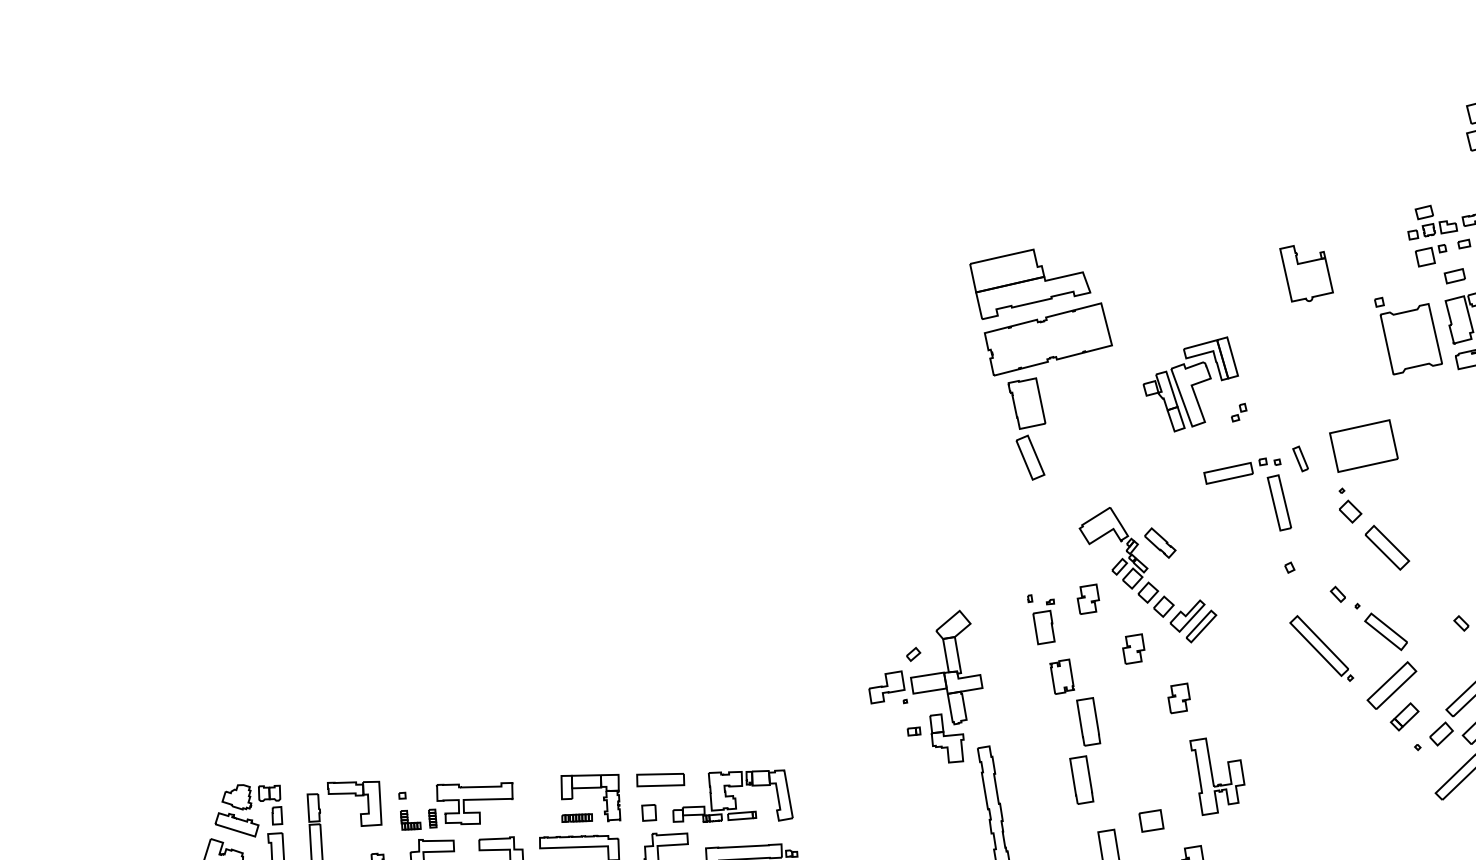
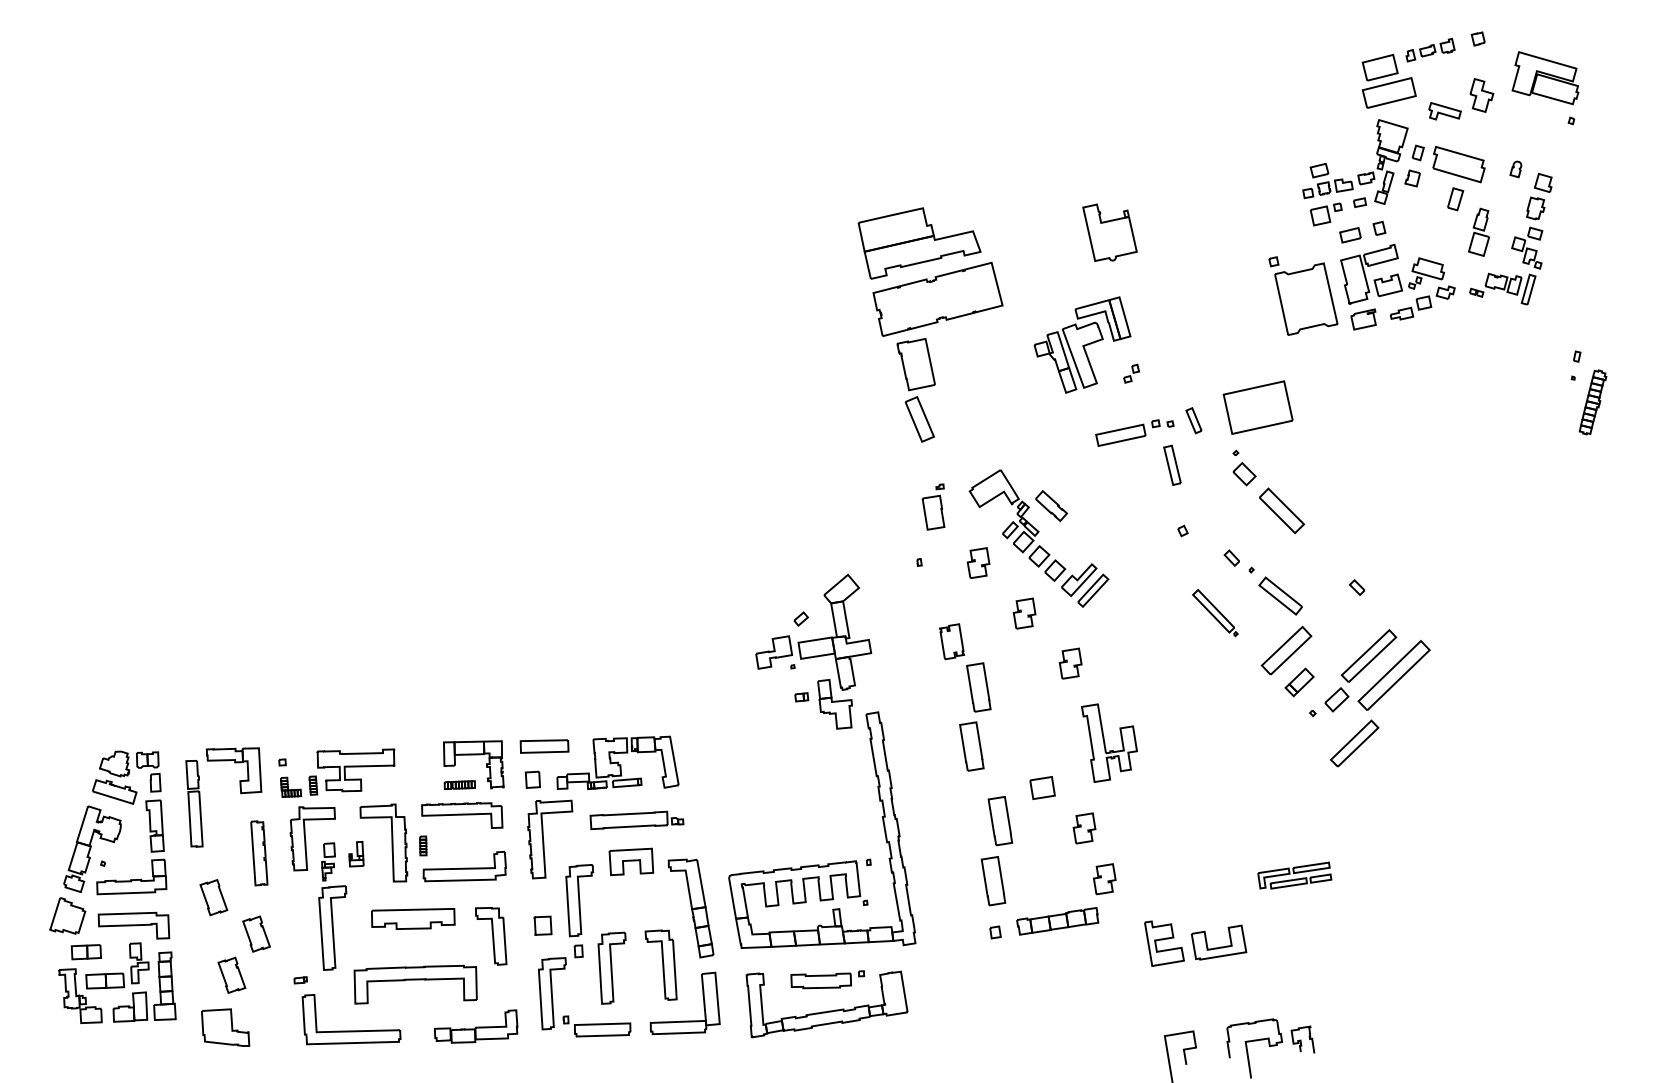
part: (1306, 273) -> (1109, 232), moved
part: (1279, 503) -> (1172, 465), size x0.7
part: (1043, 621) -> (933, 506), moved
part: (1321, 647) -> (1215, 612), size x0.7

